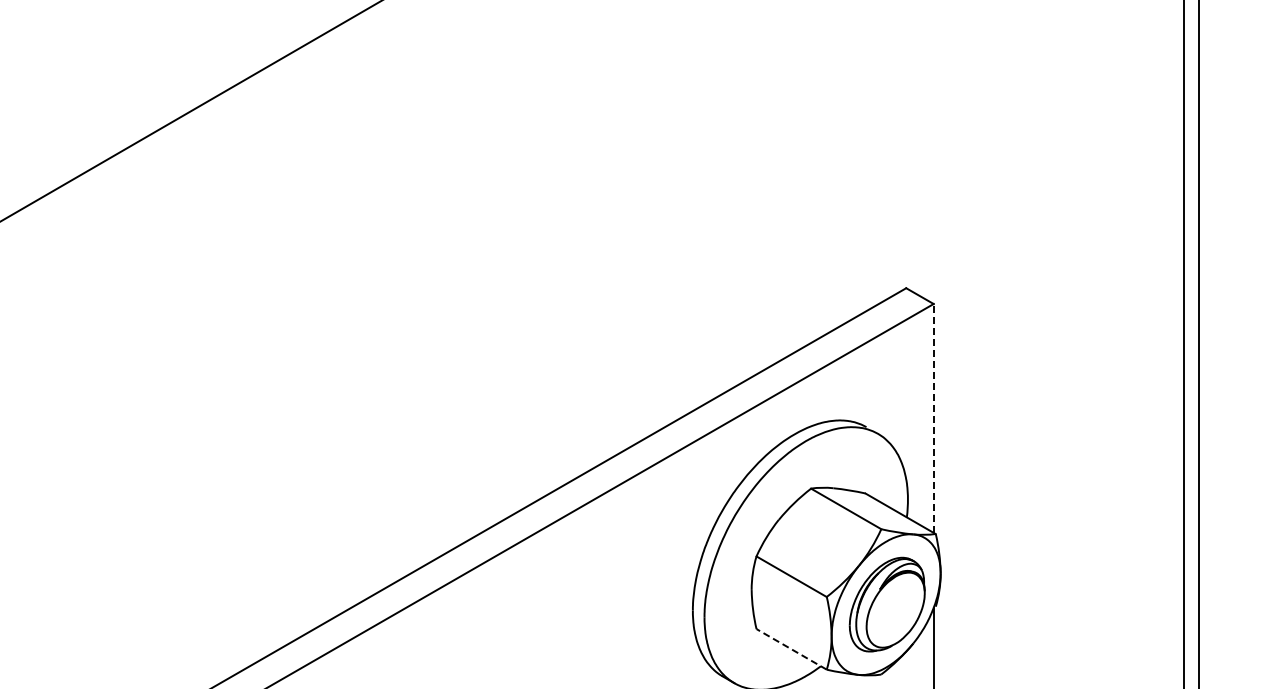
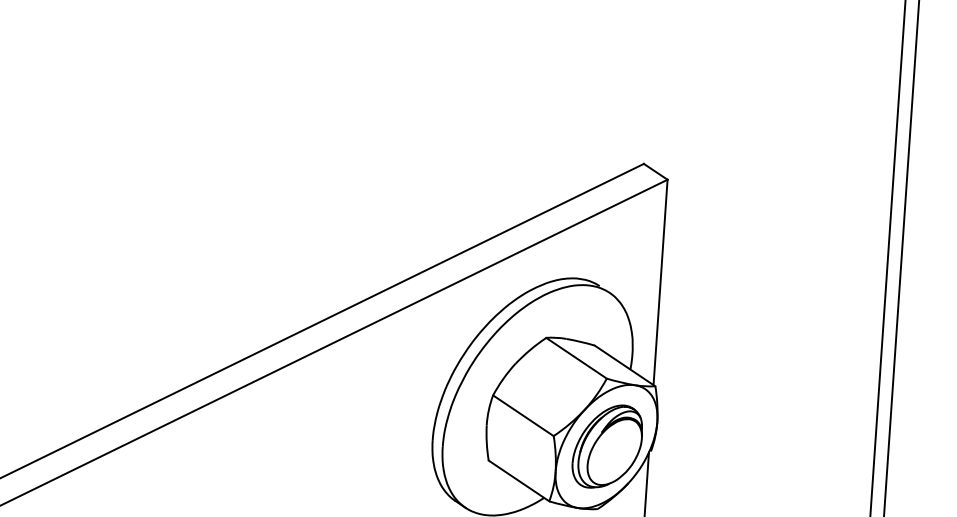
line: (933, 417) -> (660, 281), dashed -> solid
line: (791, 649) -> (518, 481), dashed -> solid

